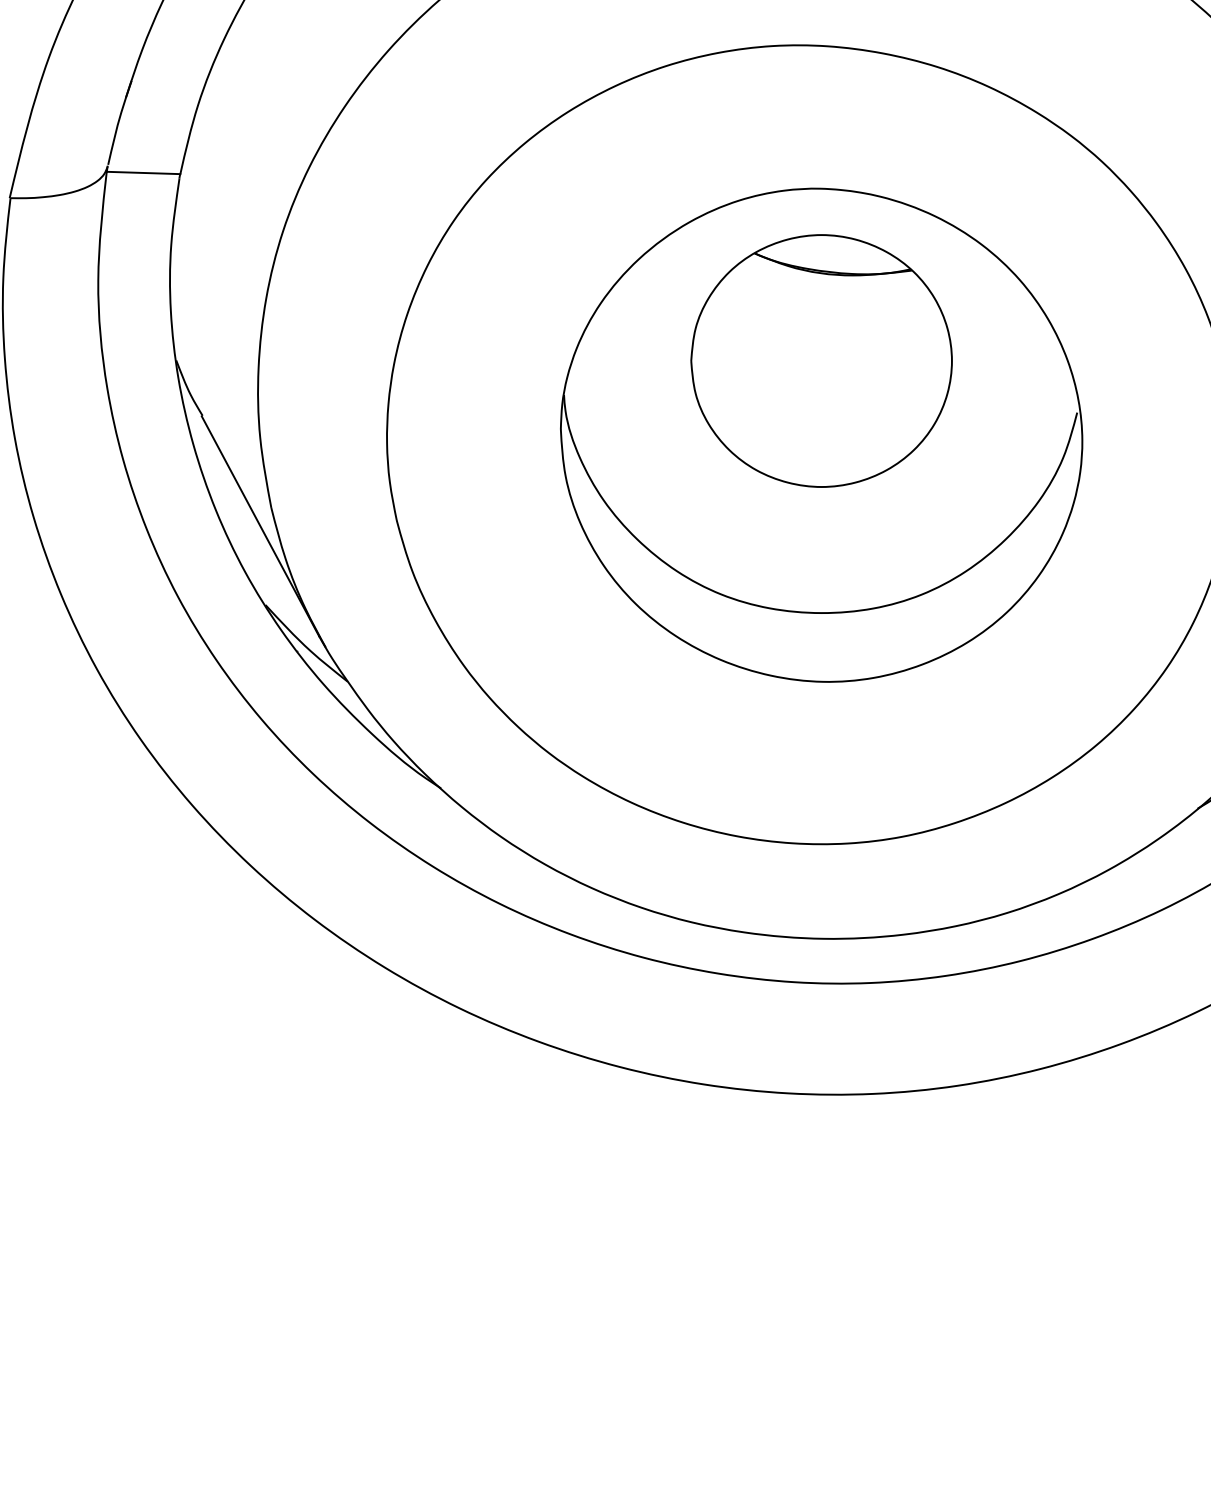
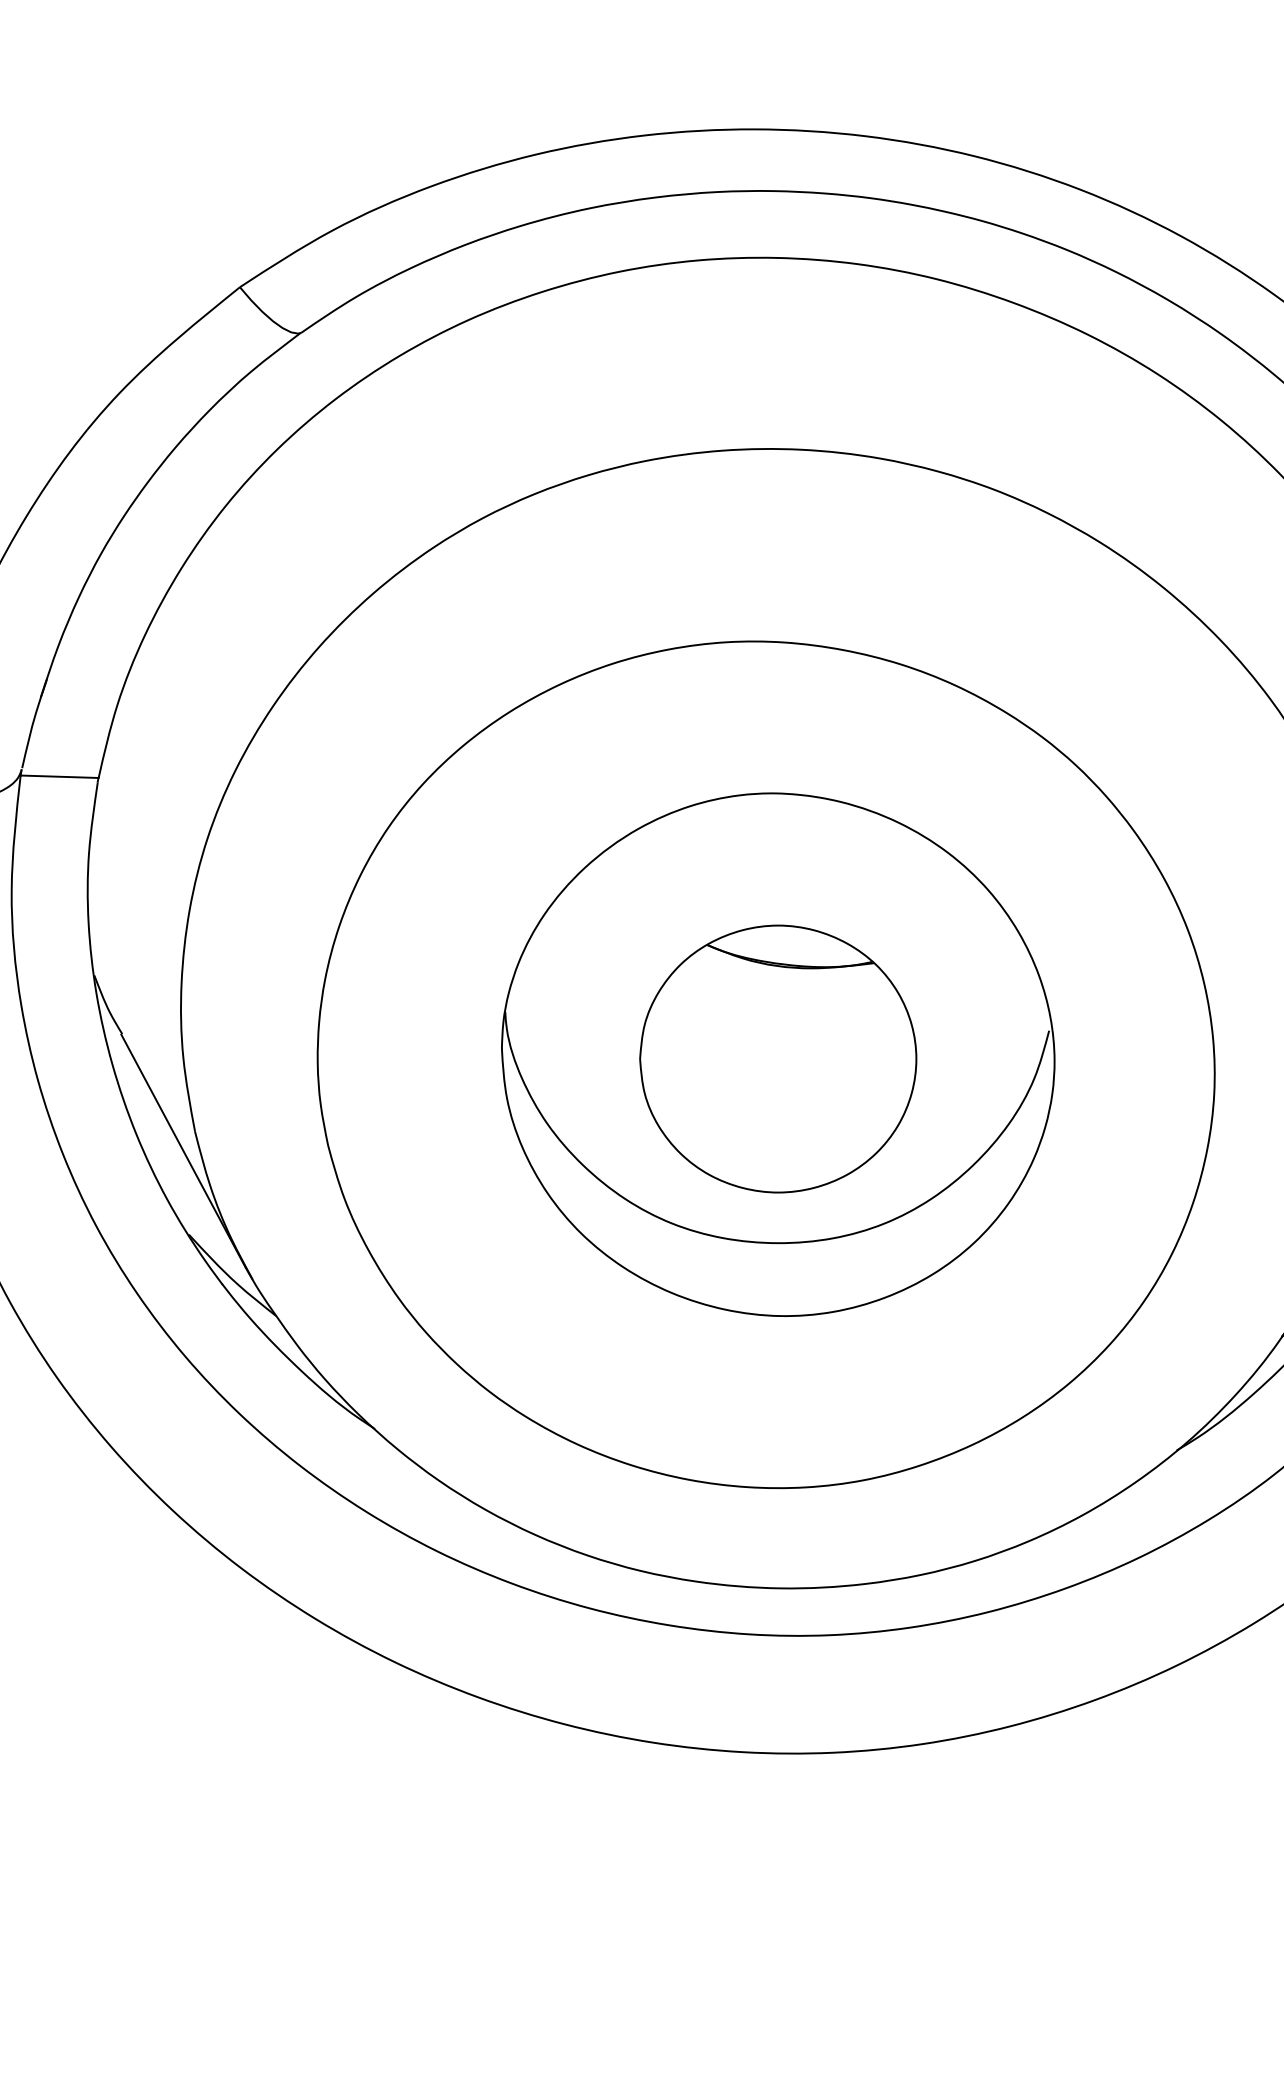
part: (821, 360) -> (778, 1058), moved

